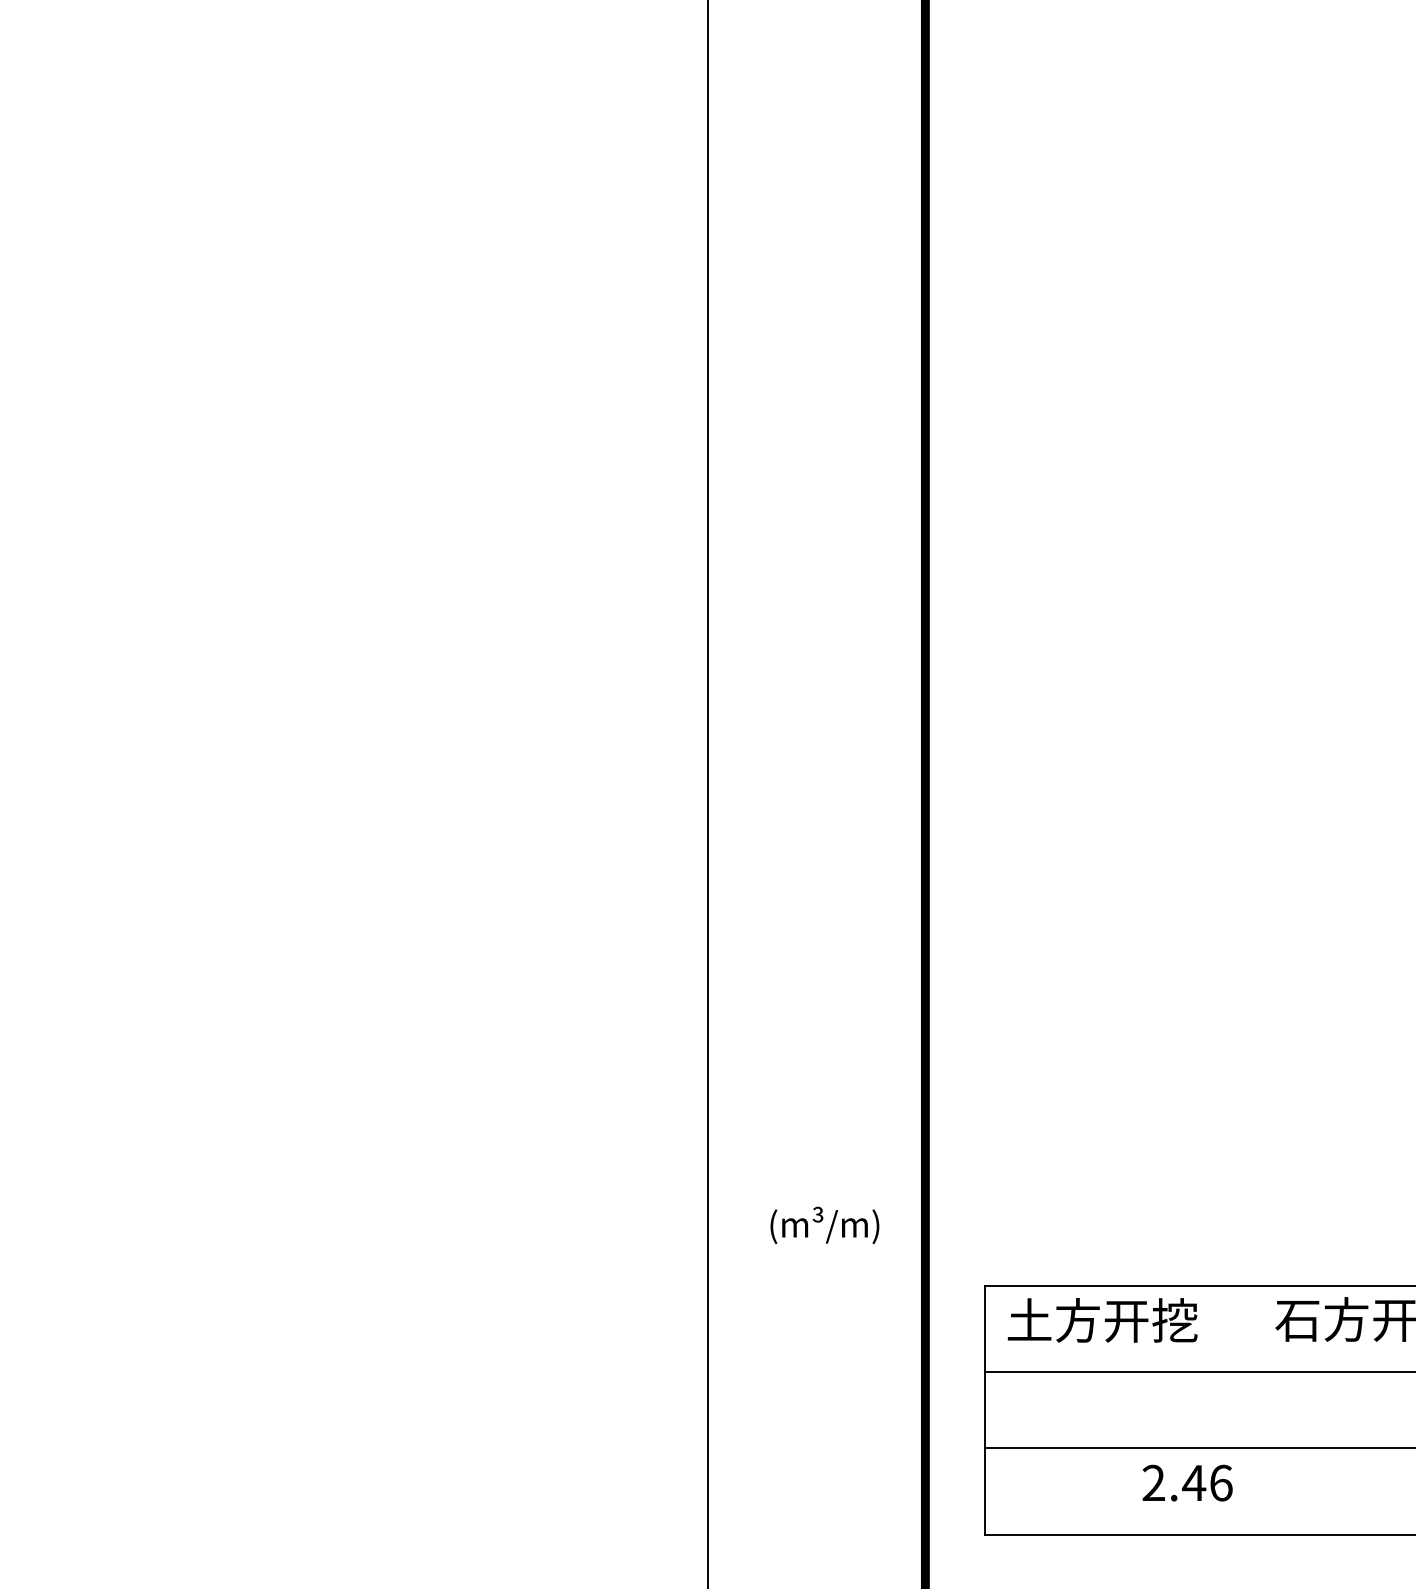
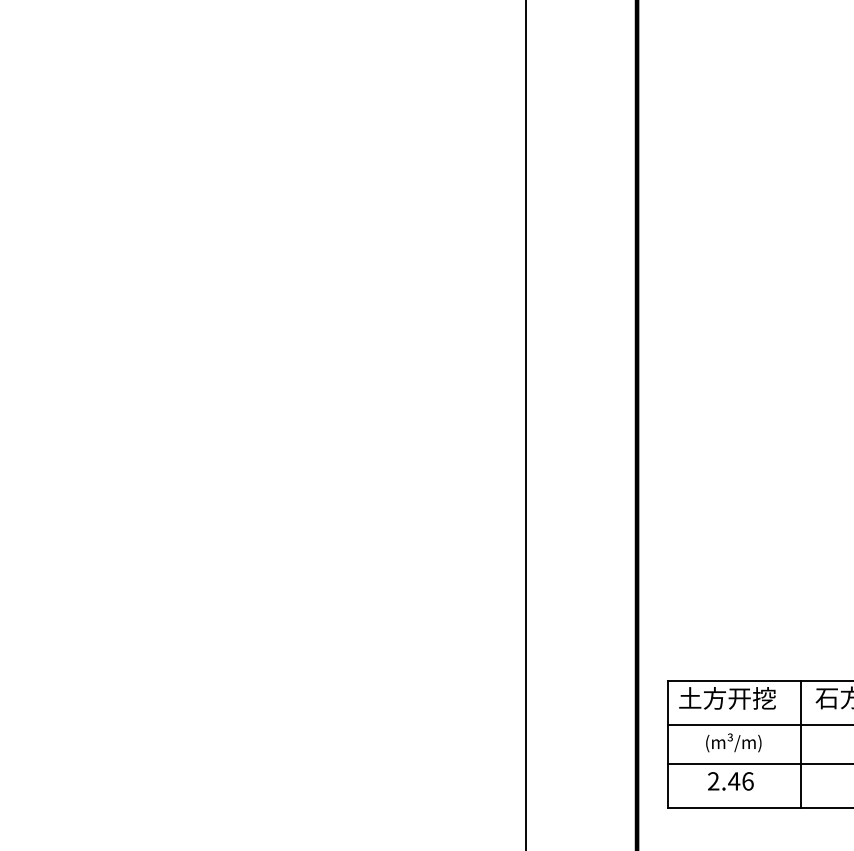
text: (824, 1224) -> (733, 742), moved
line: (1245, 1410) -> (800, 744), added
text: (1186, 1483) -> (730, 781), moved

